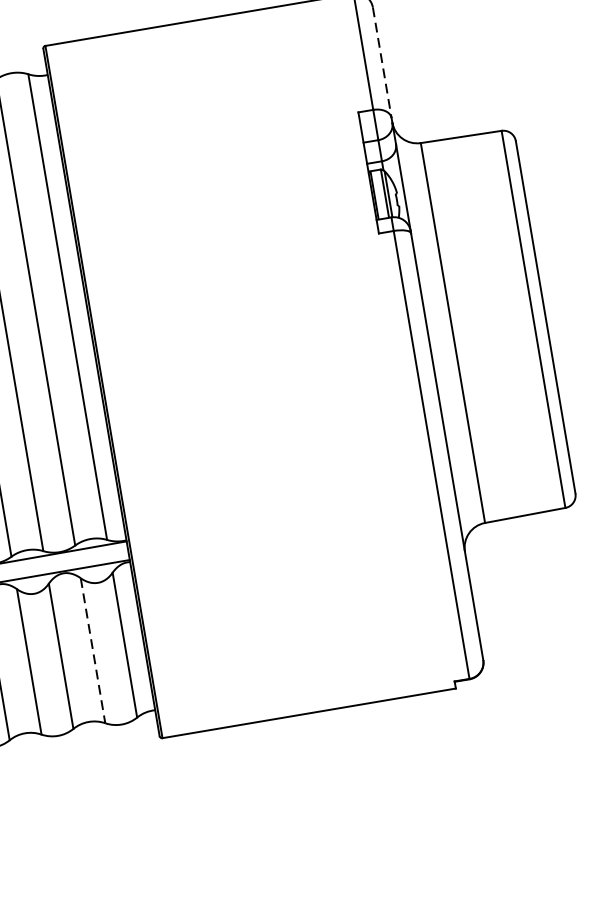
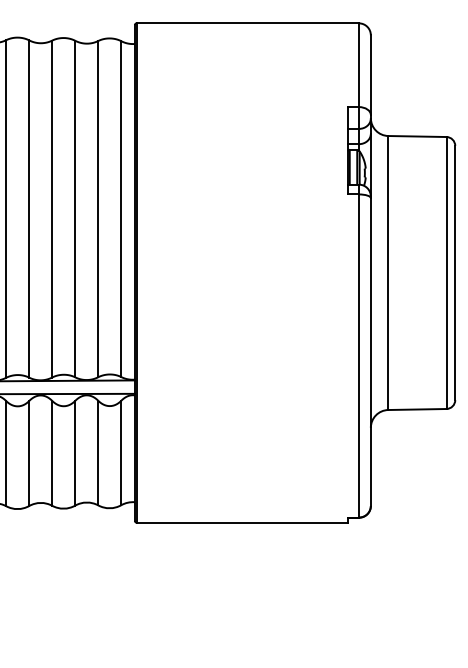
line: (381, 63) -> (370, 75), dashed -> solid
line: (93, 651) -> (98, 453), dashed -> solid

